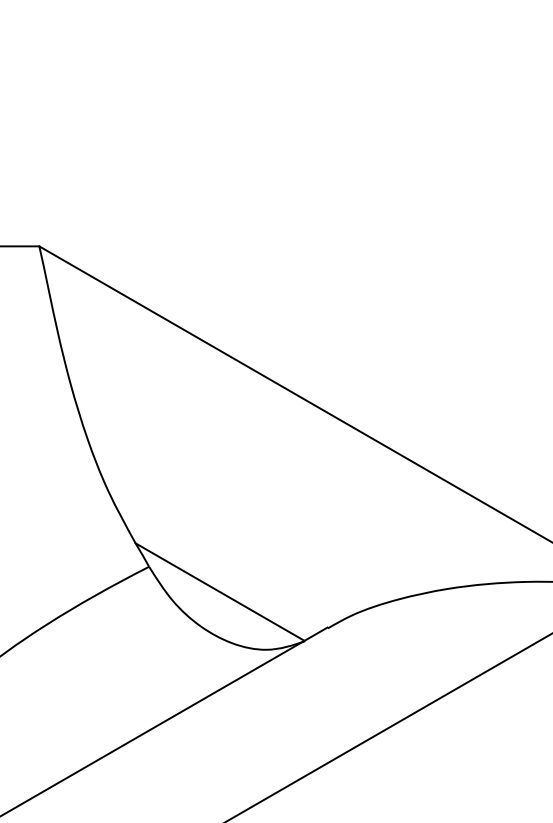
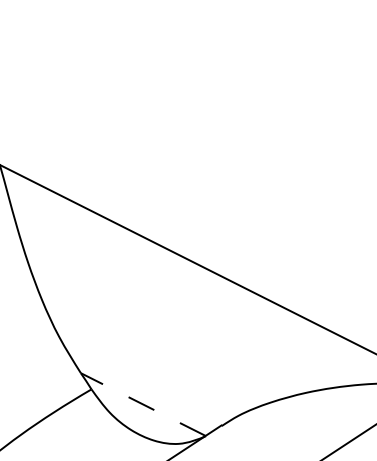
line: (220, 592) -> (143, 404), solid -> dashed

